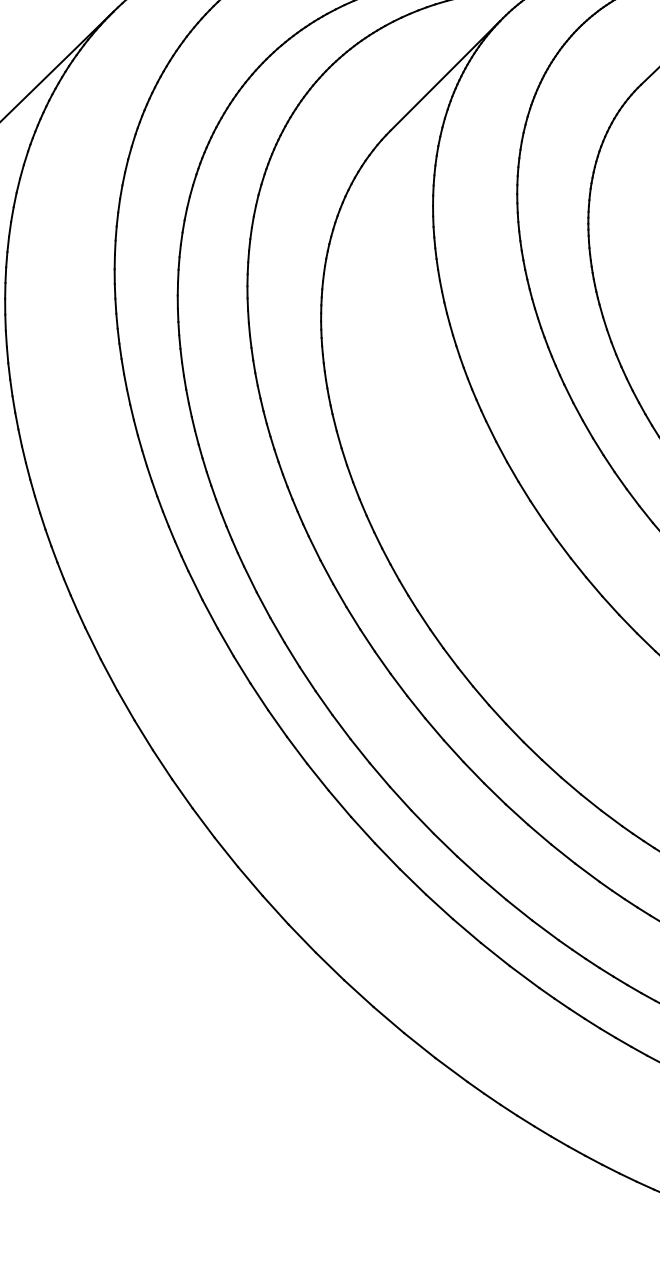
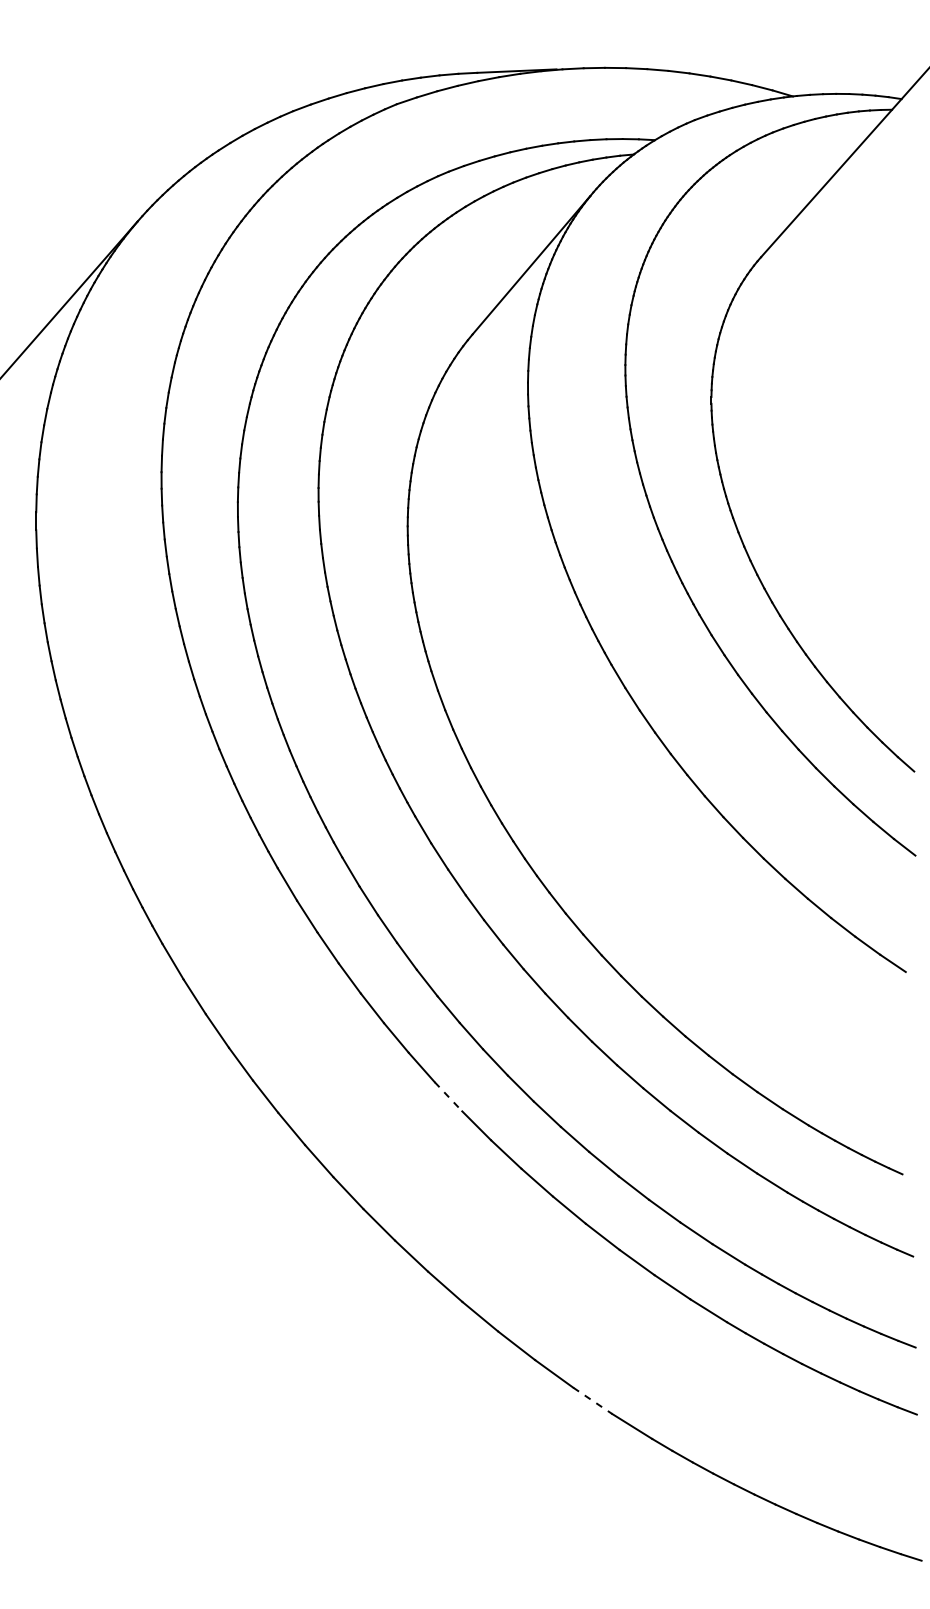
line: (317, 777) -> (448, 1097), solid -> dashed
line: (419, 1045) -> (592, 1400), solid -> dashed

